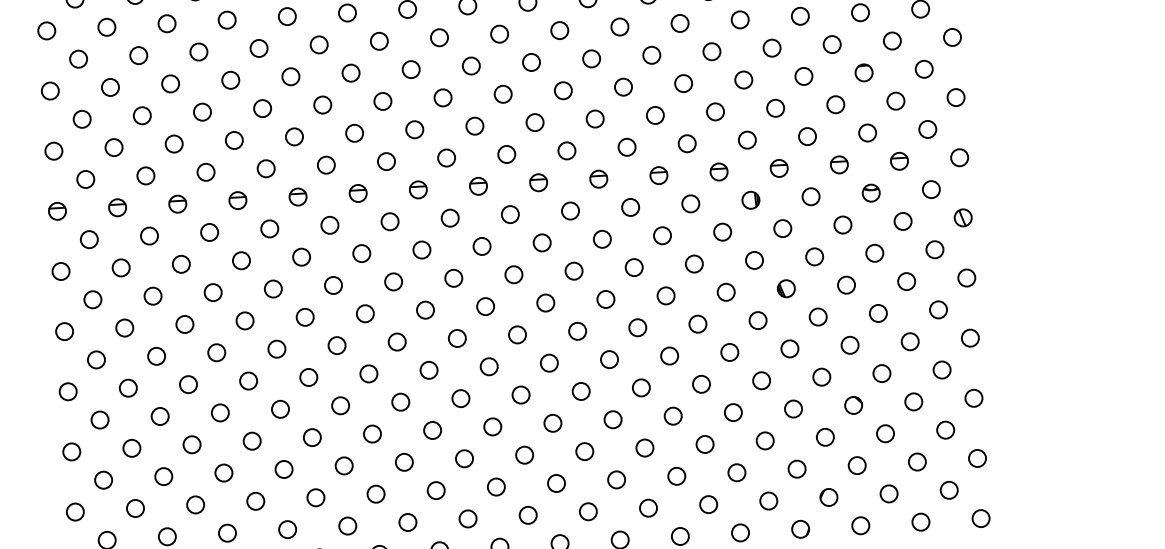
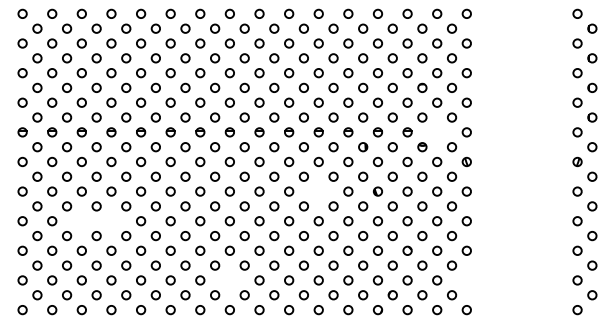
part: (900, 161) -> (437, 132), removed
circle: (665, 295) -> (318, 191), removed
circle: (248, 381) -> (111, 221), removed
circle: (187, 385) -> (81, 221), removed
circle: (976, 458) -> (466, 280), removed
circle: (495, 487) -> (229, 280), removed

